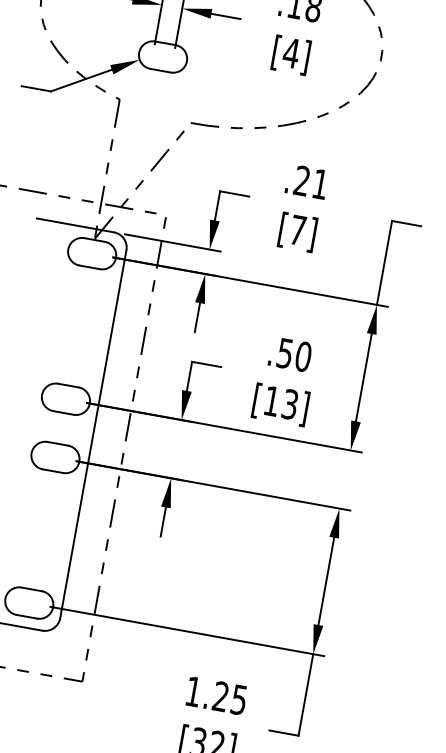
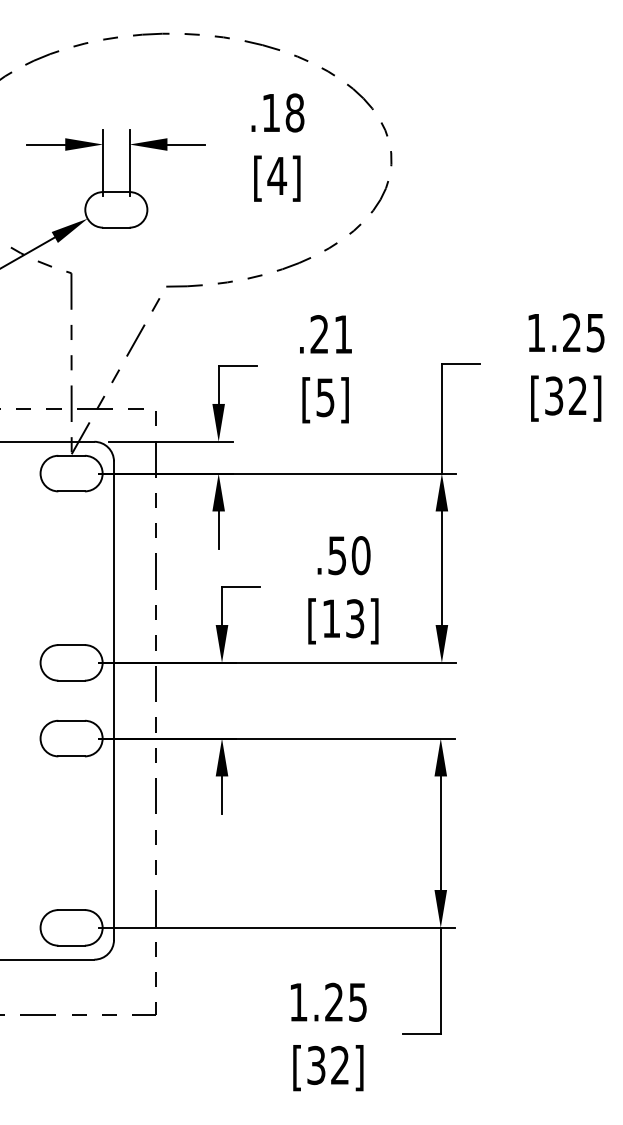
text: (297, 230) -> (325, 397), [7] -> [5]

